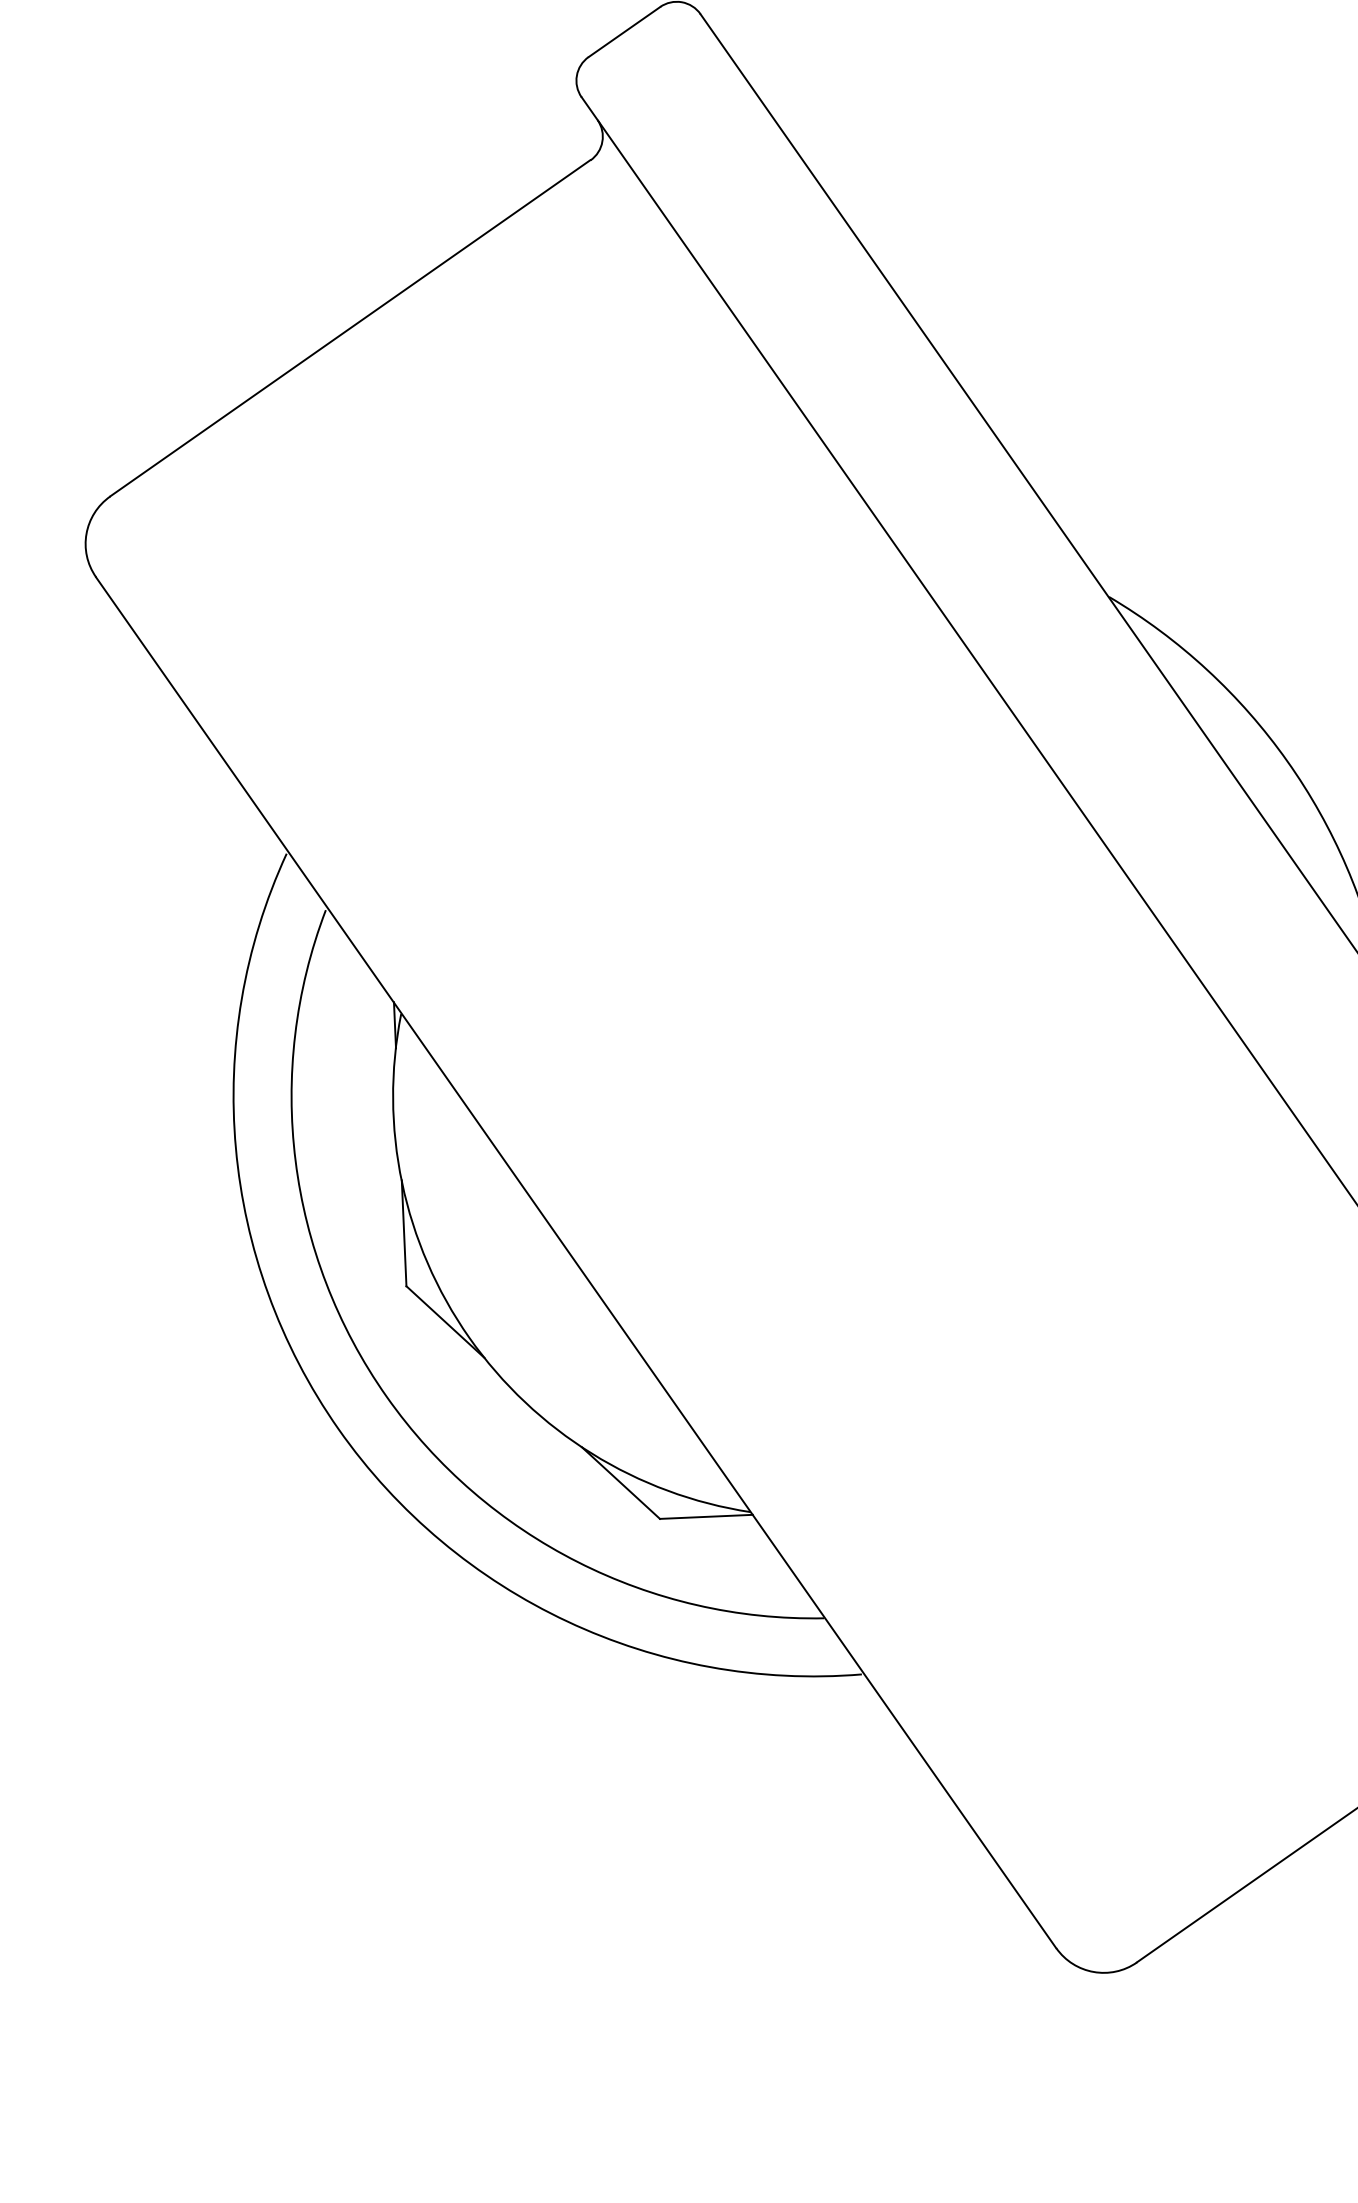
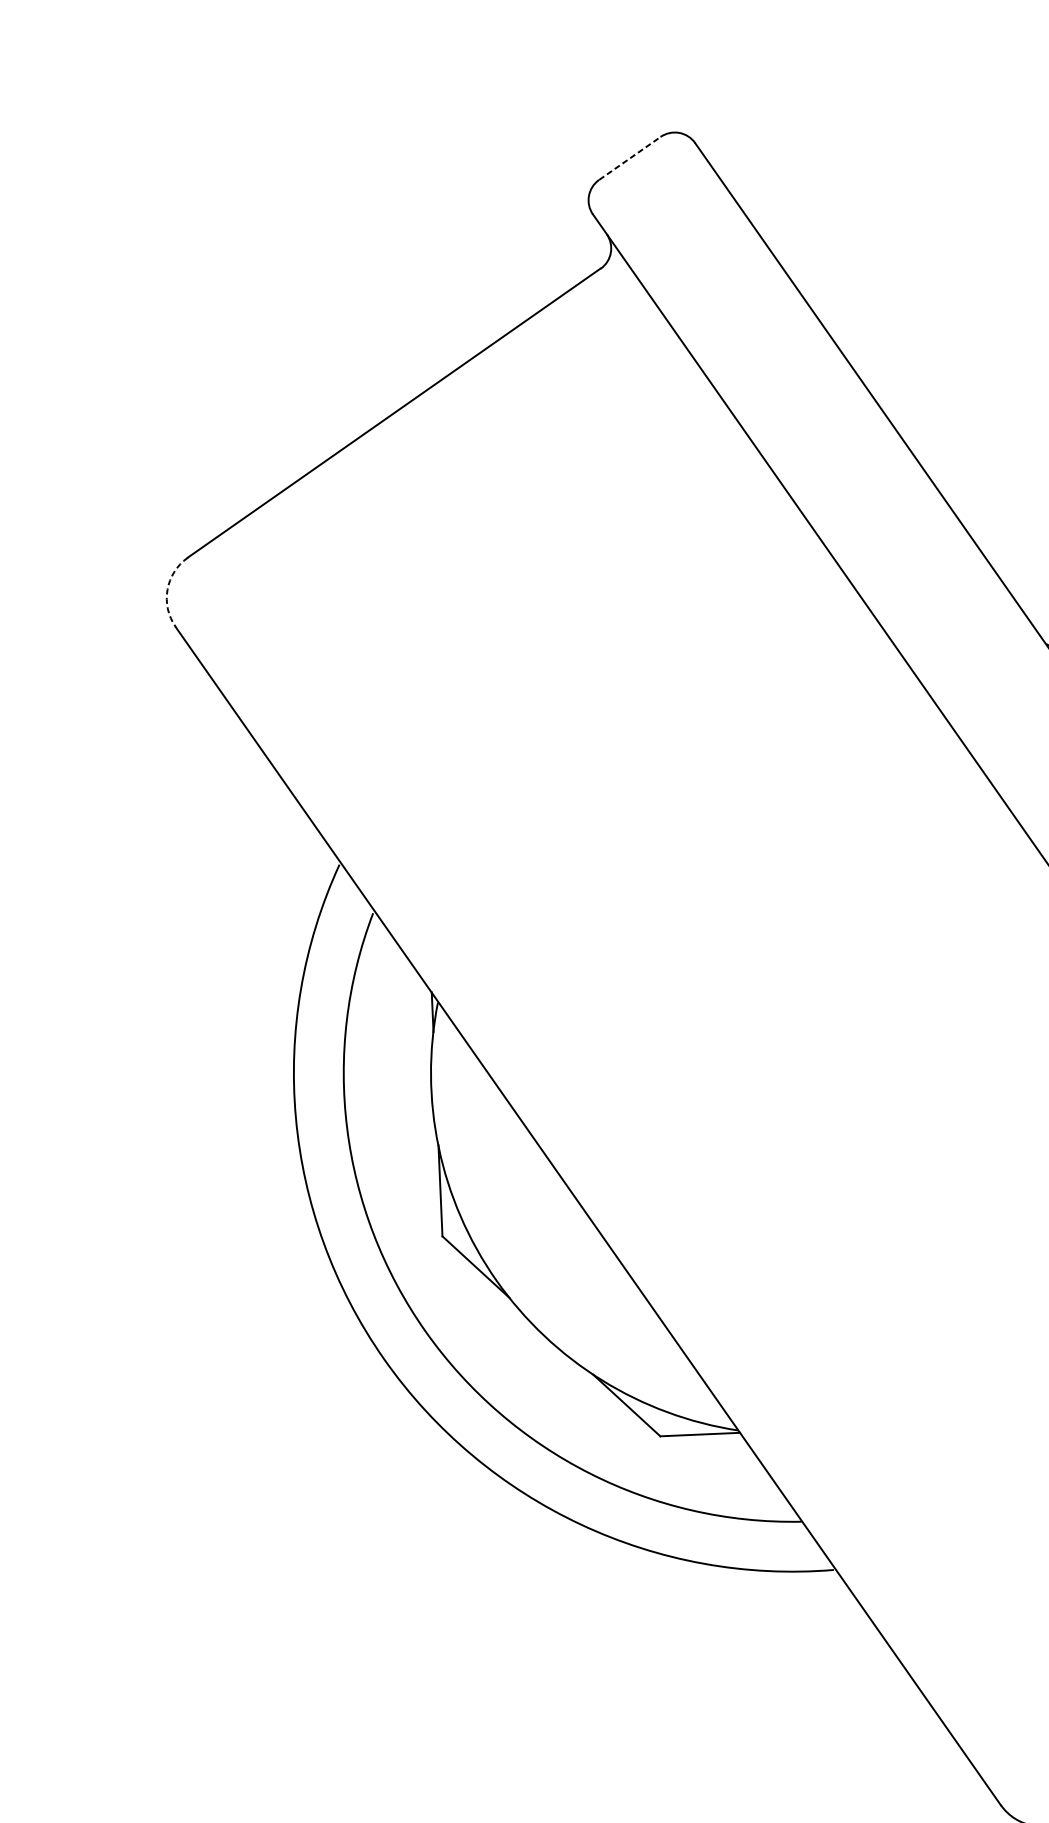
line: (624, 31) -> (629, 158), solid -> dashed
arc: (86, 533) -> (167, 589), solid -> dashed

